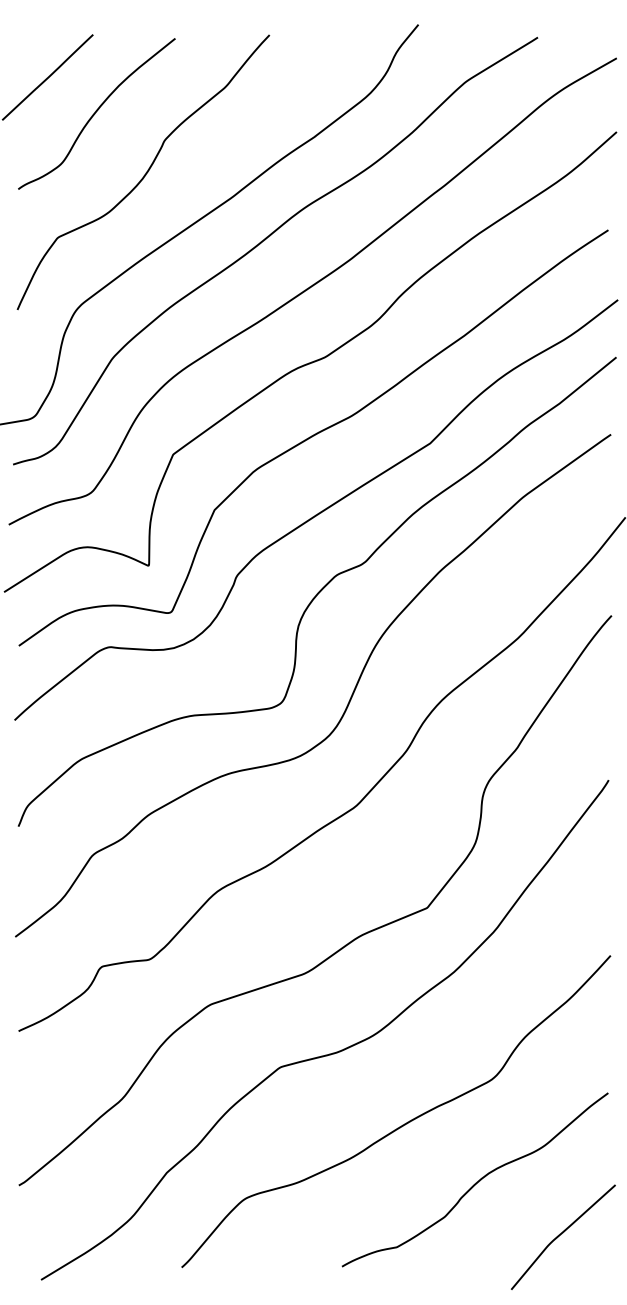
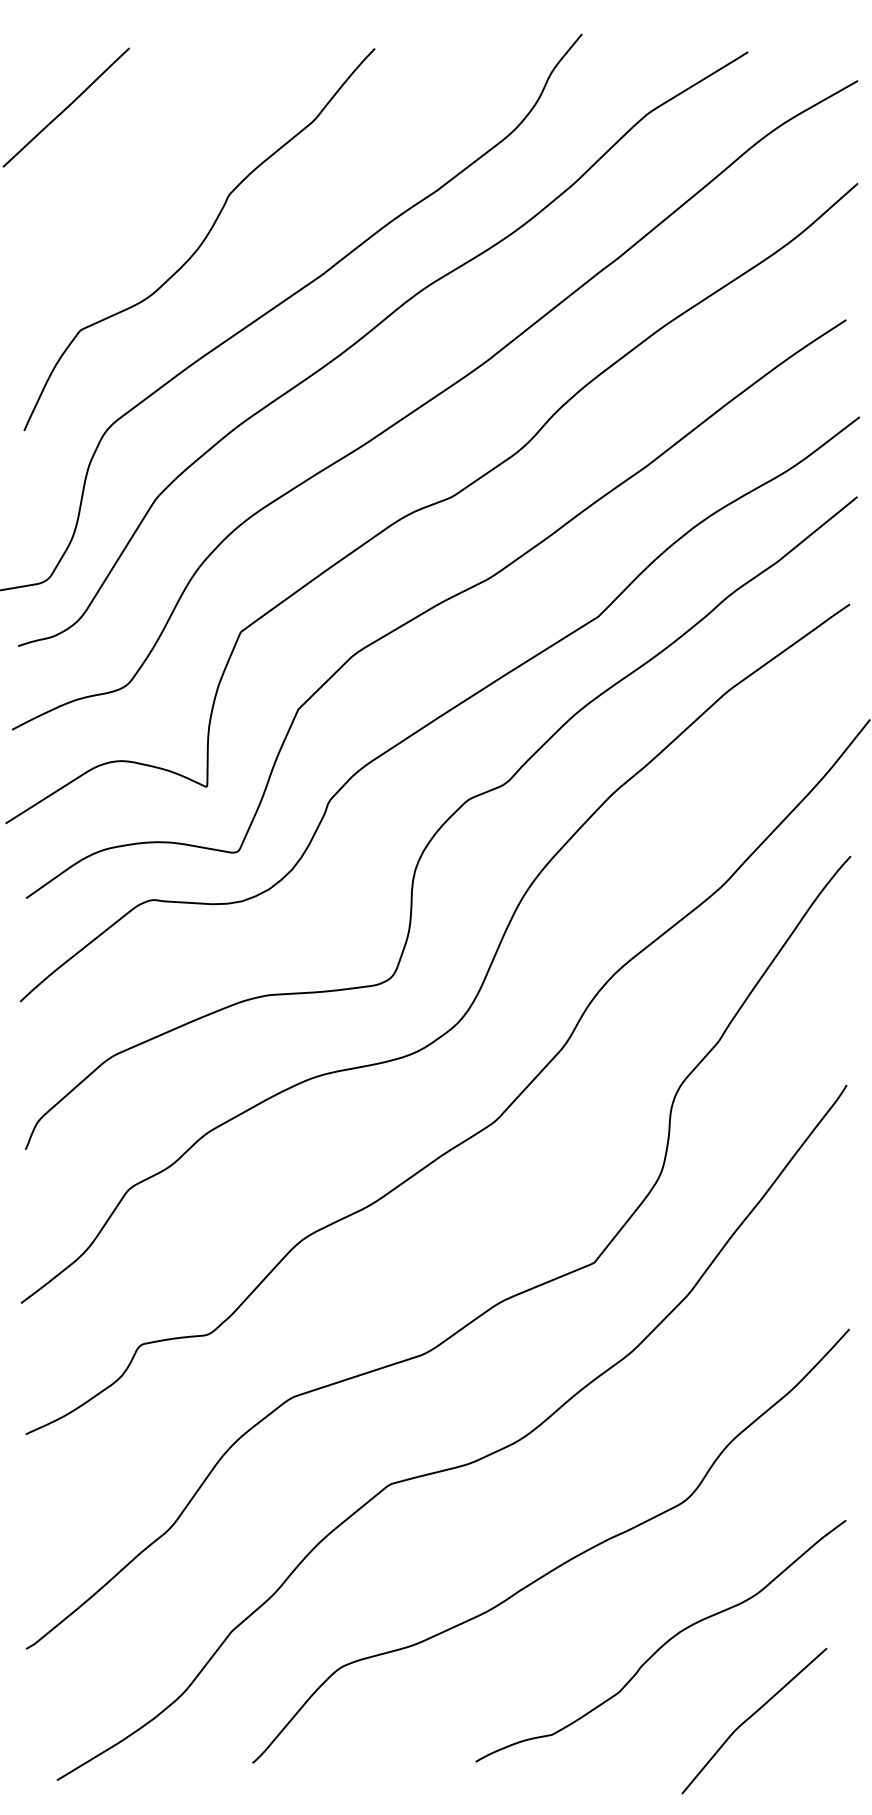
curve: (96, 112) -> (134, 156), removed
curve: (561, 1234) -> (751, 1717), moved

